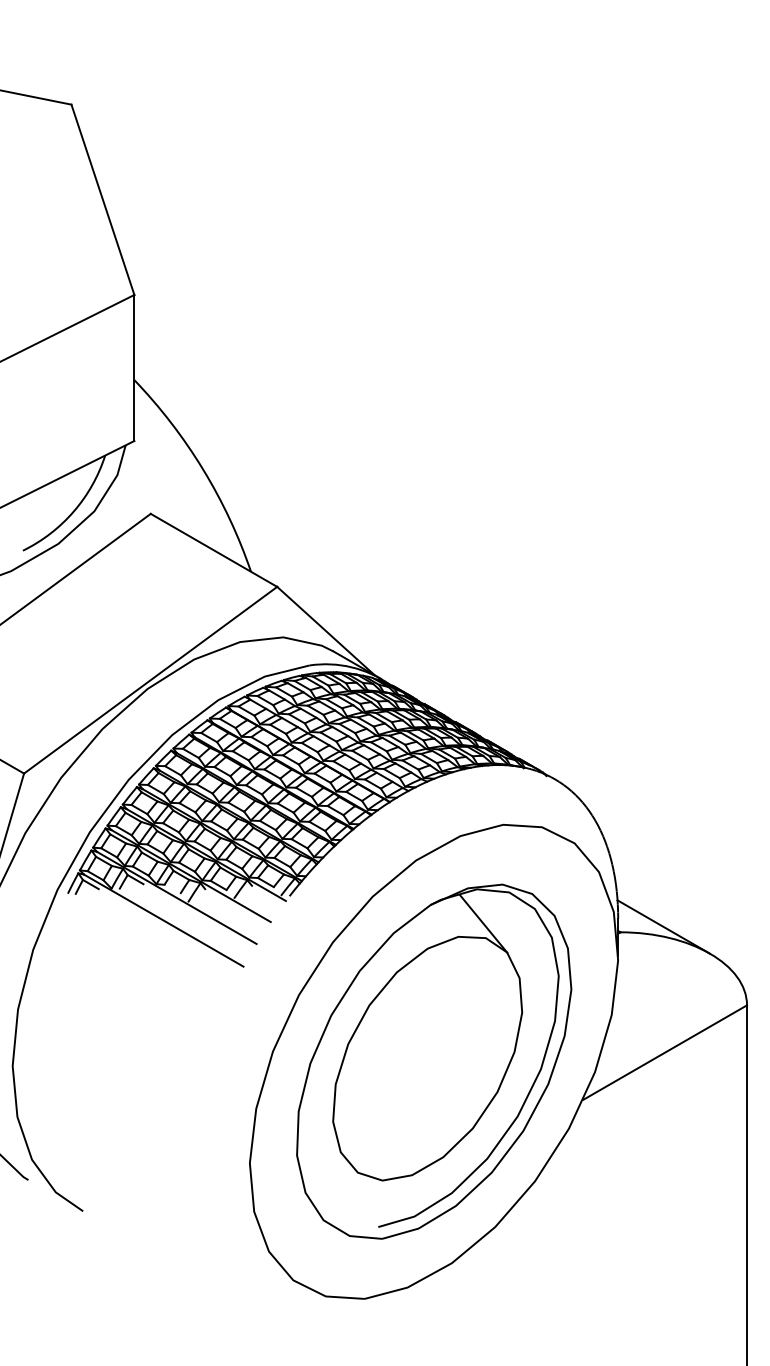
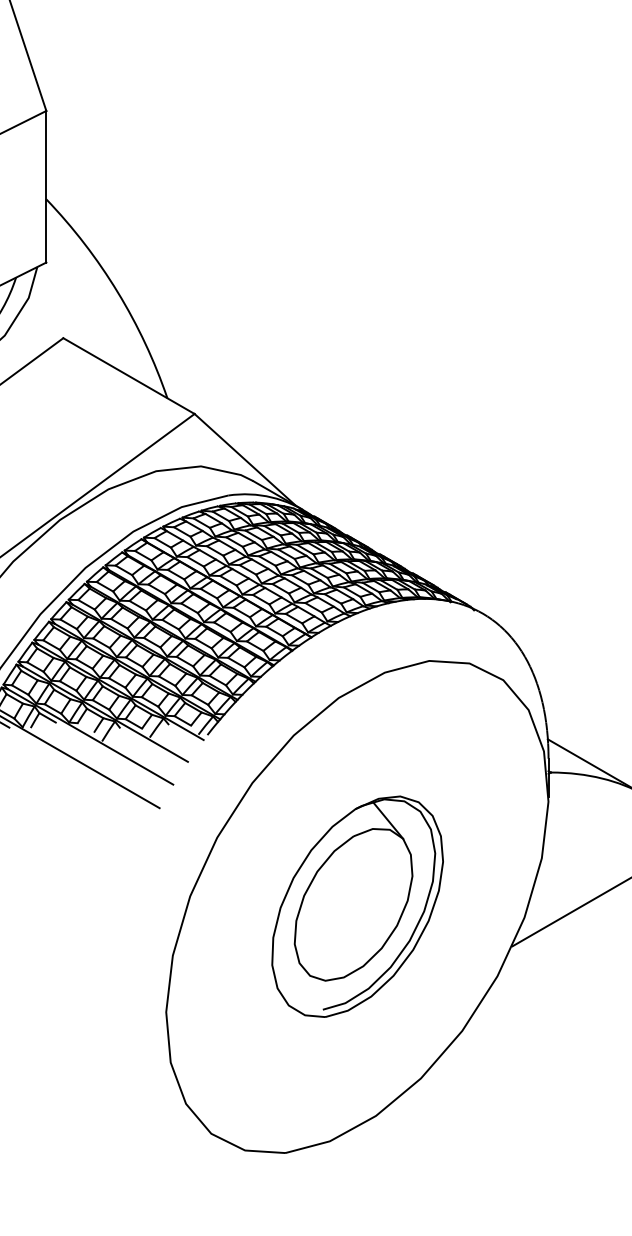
part: (434, 1061) -> (357, 906), size x0.6

